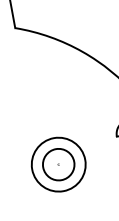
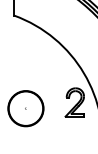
circle: (58, 164) -> (25, 108), size x1.67

